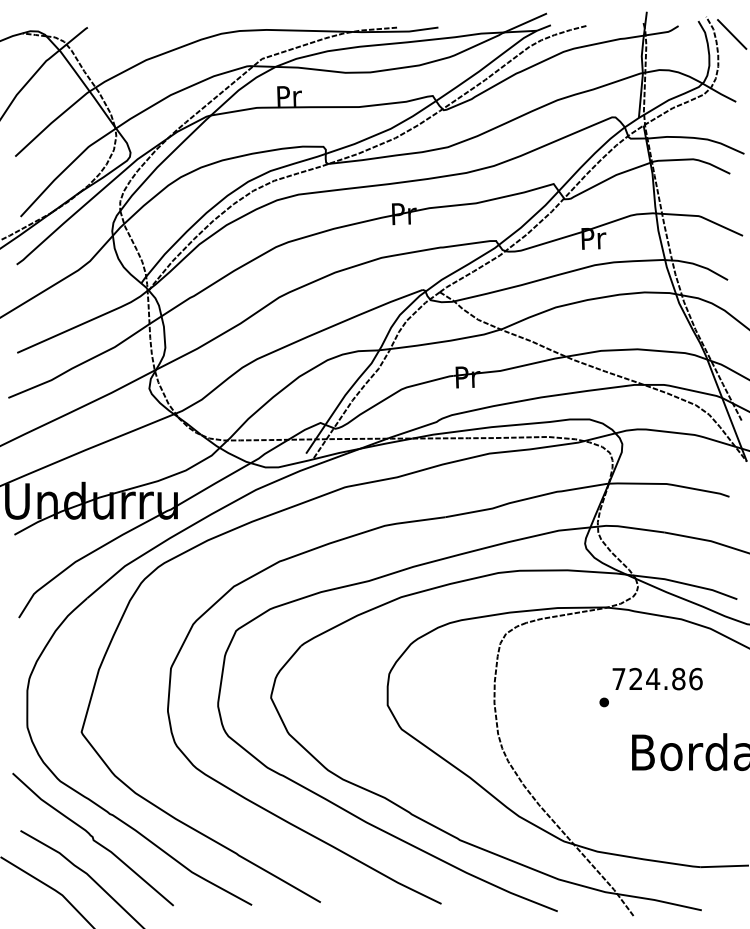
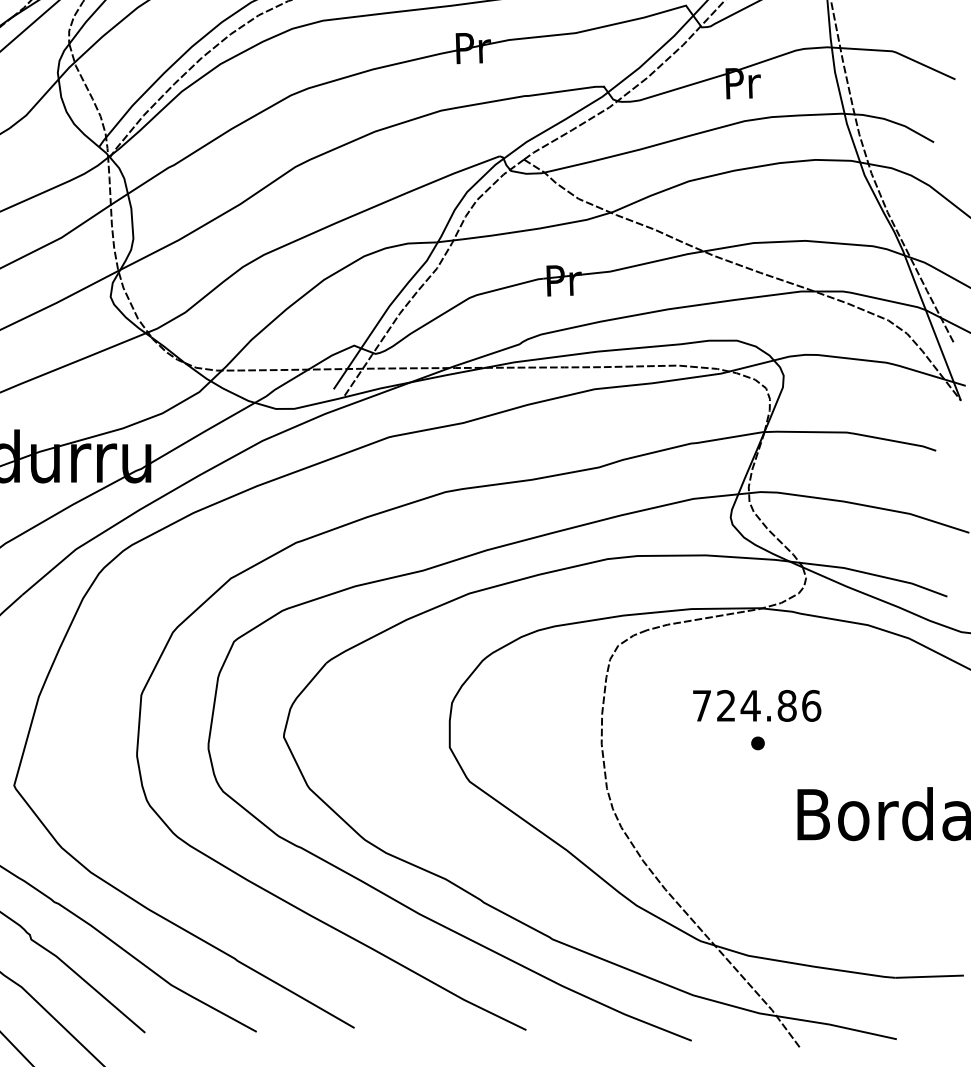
text: (657, 678) -> (756, 705), moved

